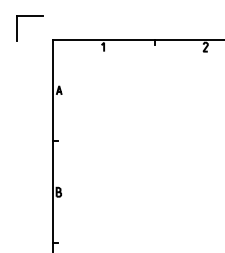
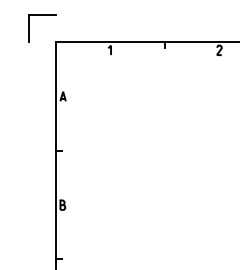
part: (29, 16) -> (42, 15), moved

